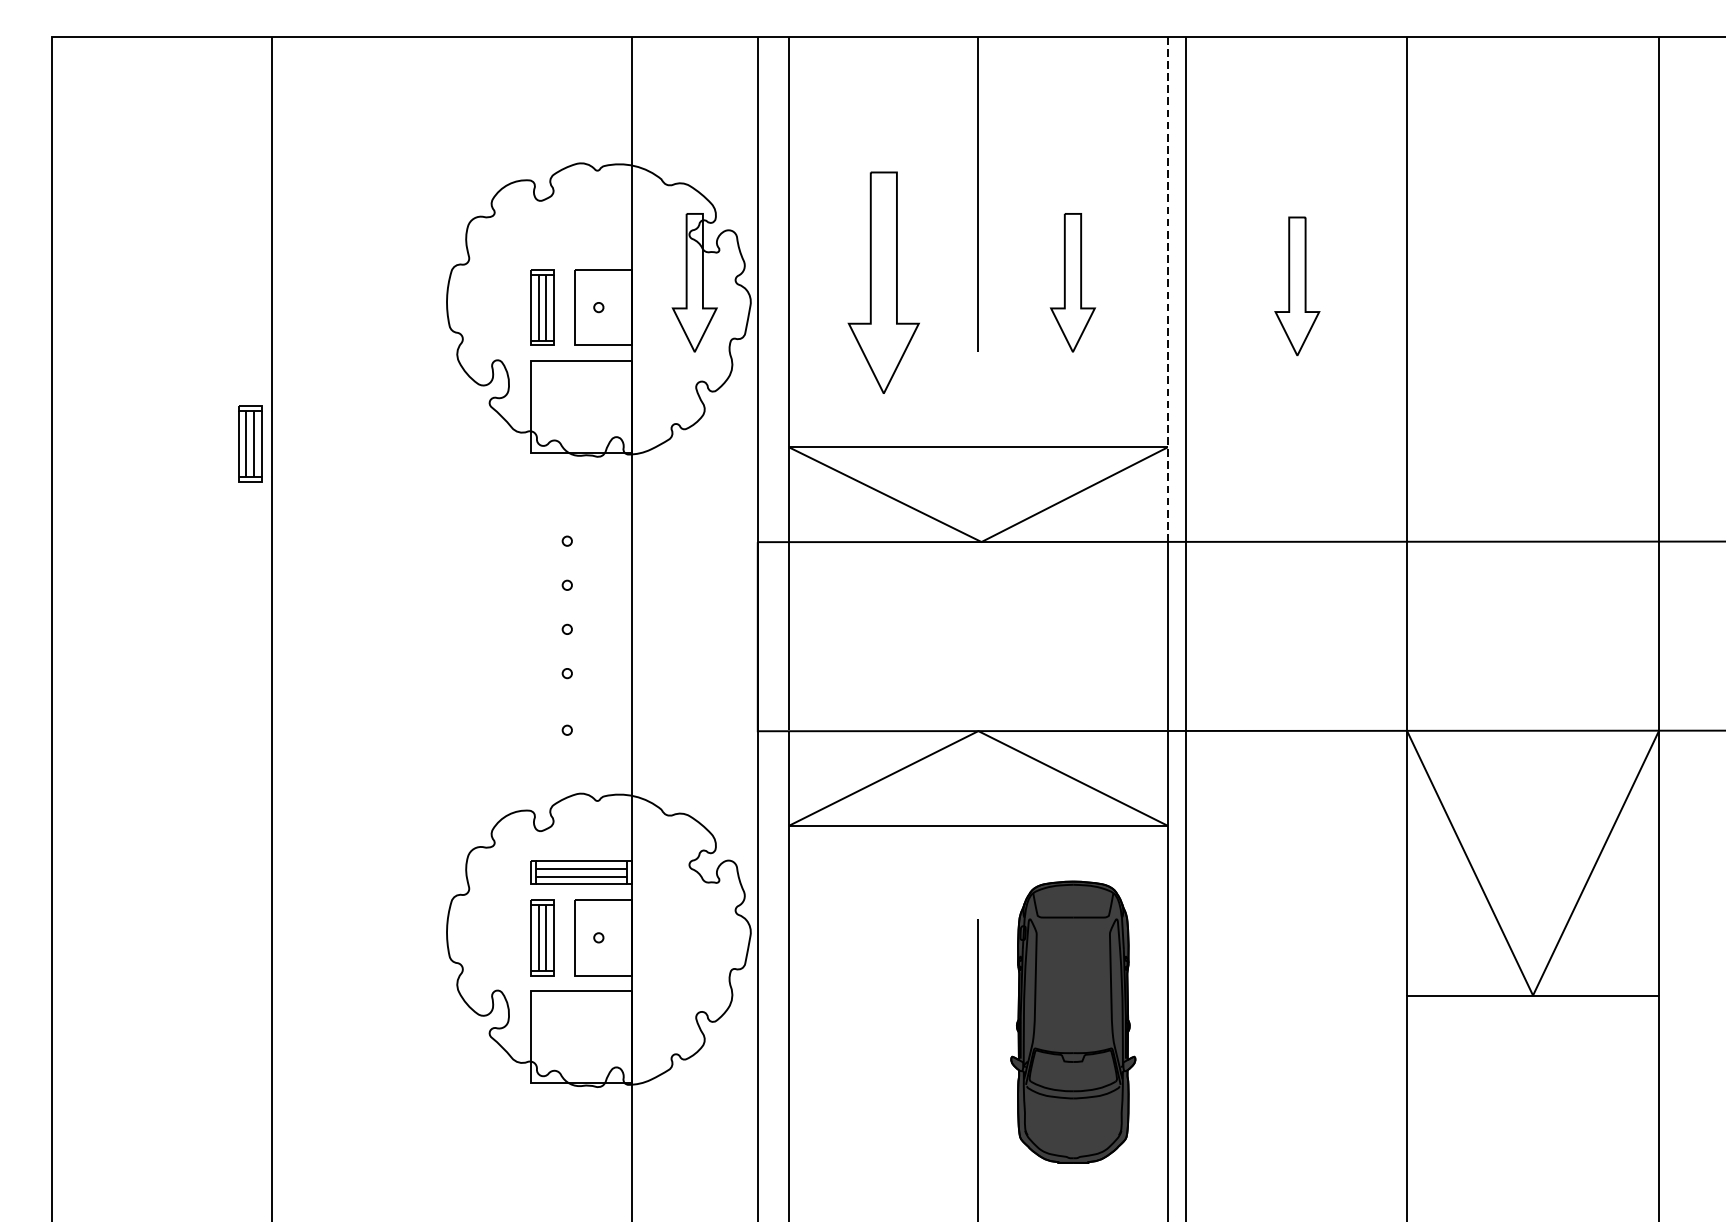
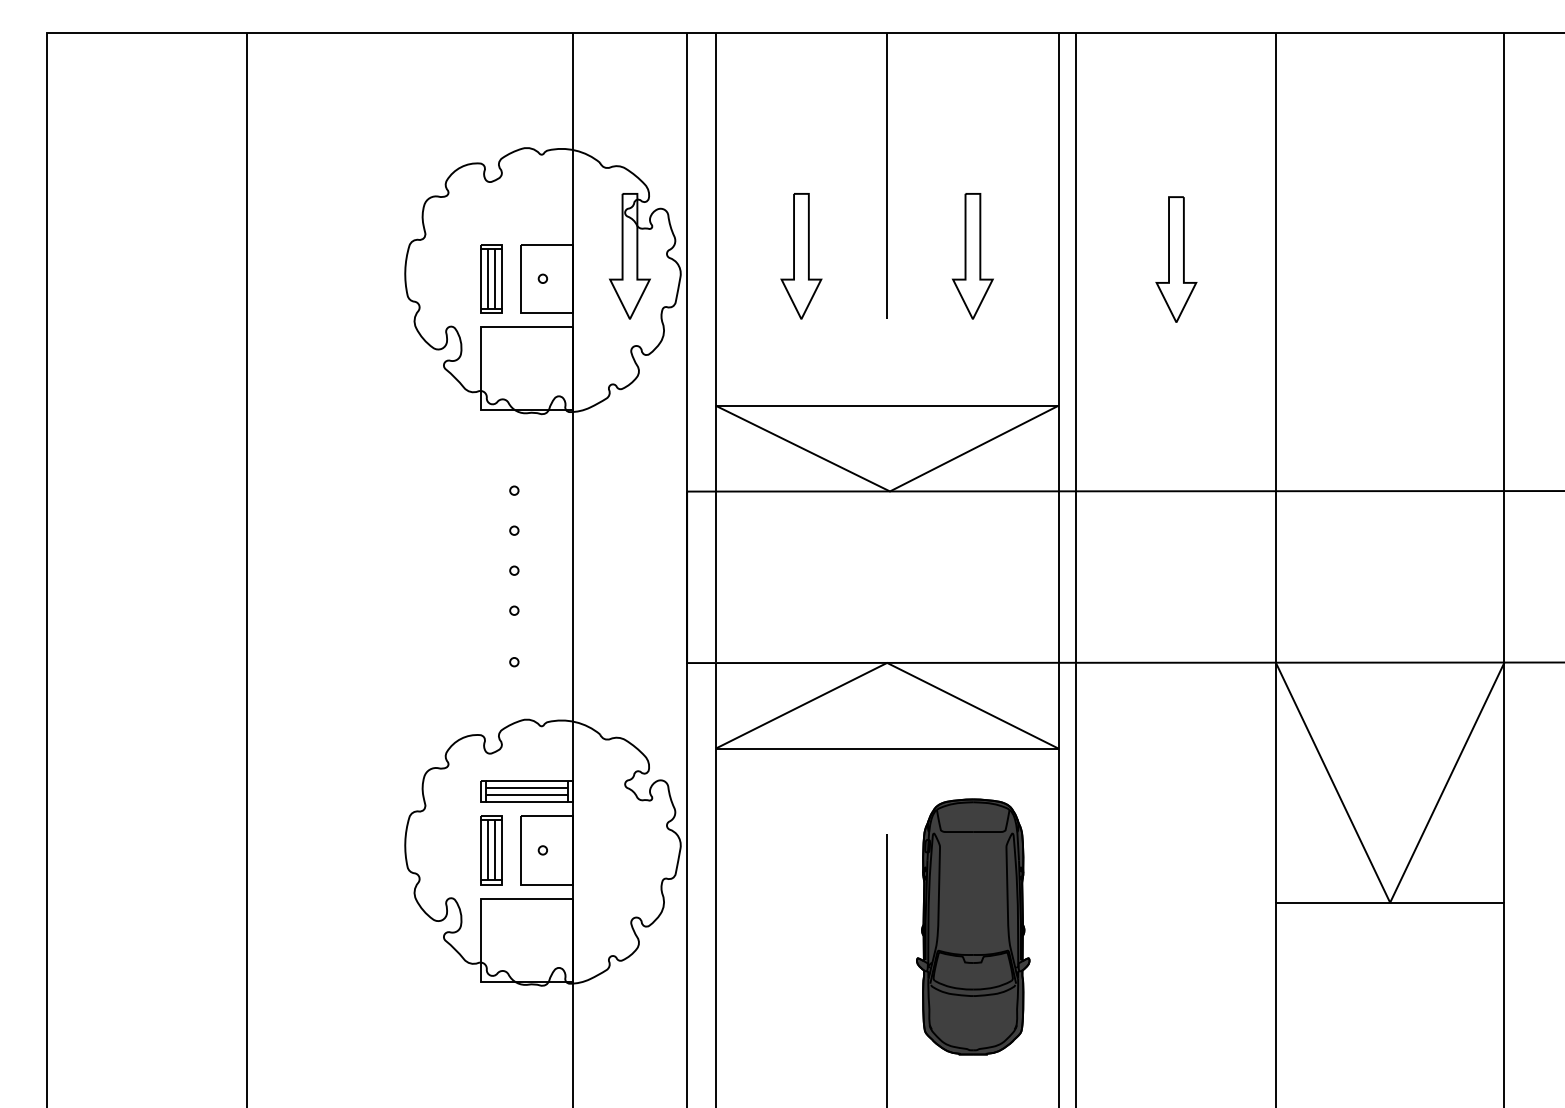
part: (883, 282) -> (801, 256), size x0.62
line: (1167, 289) -> (1058, 262), dashed -> solid
part: (249, 443) -> (226, 402), removed

